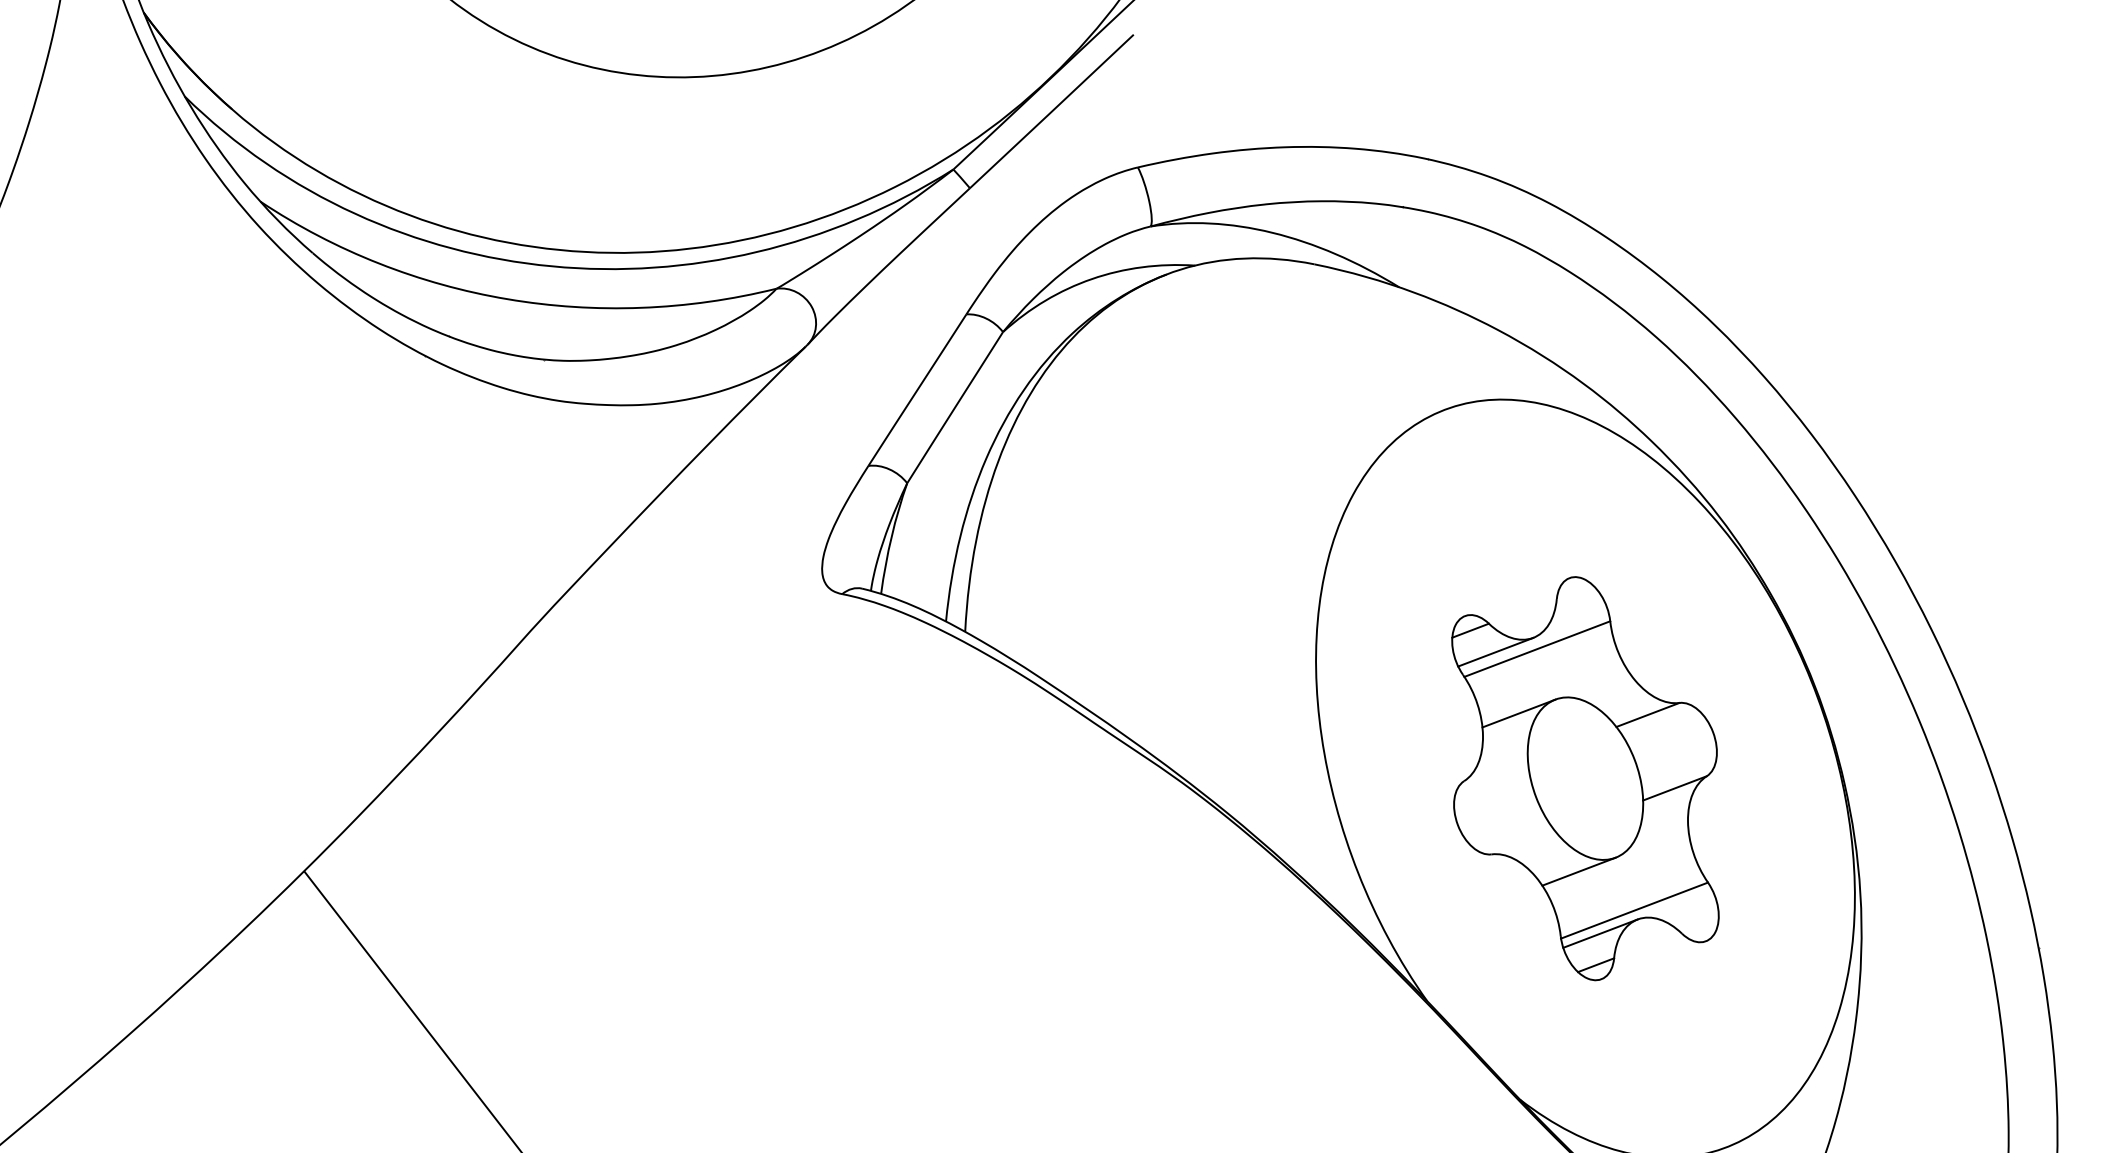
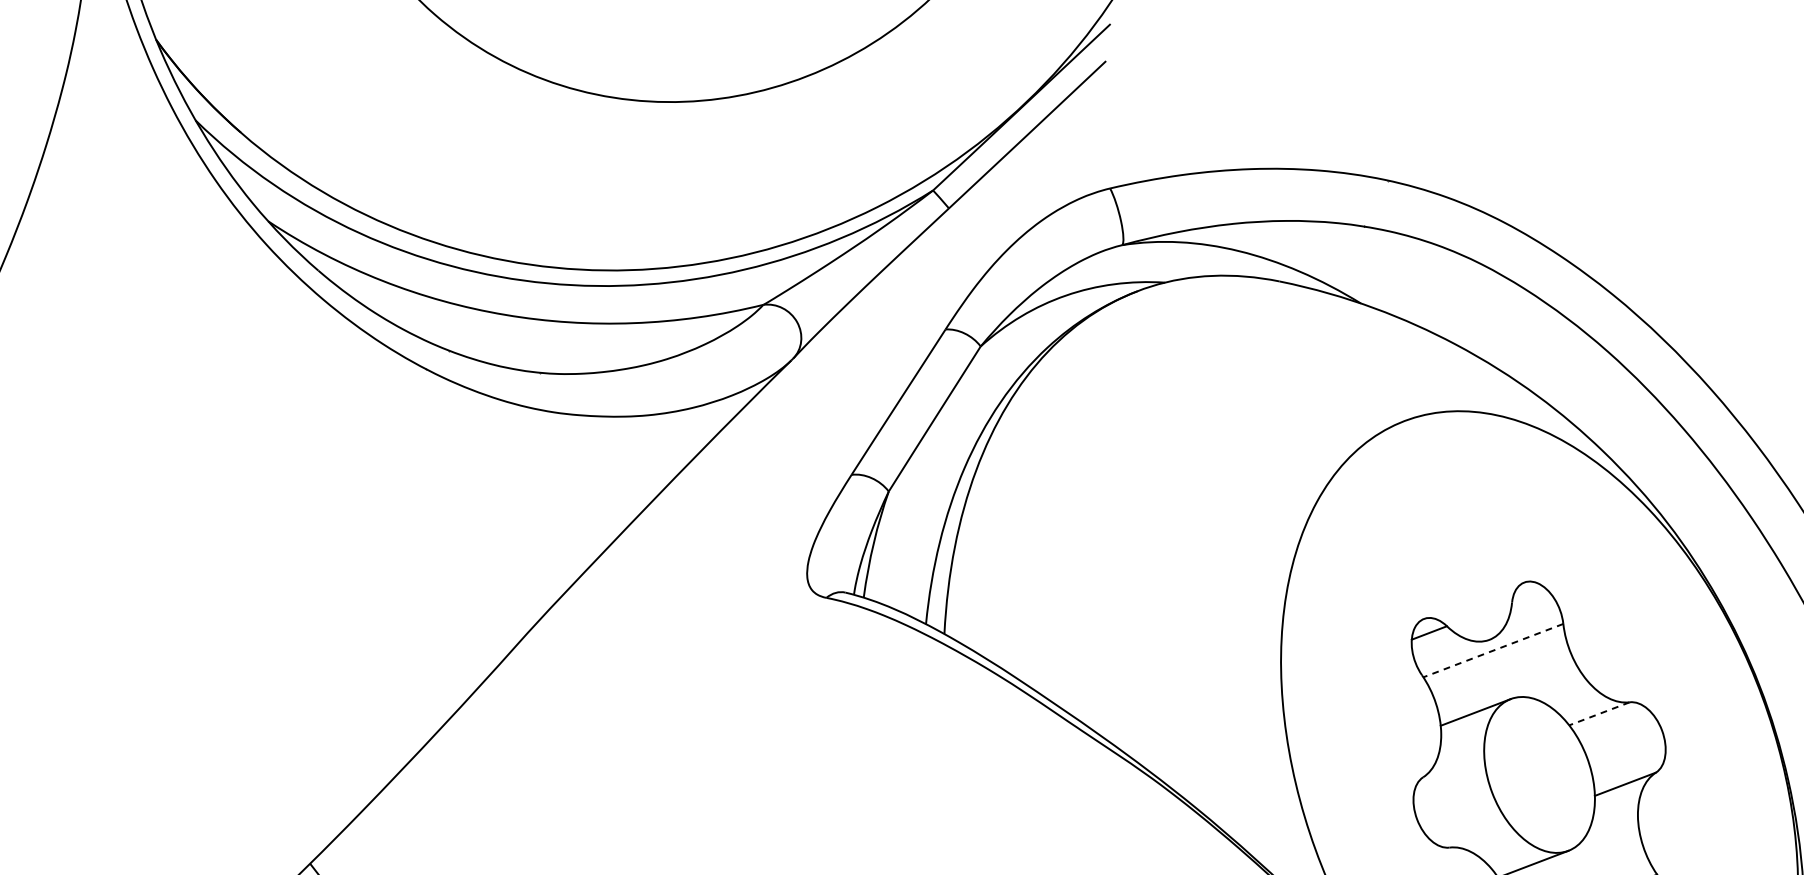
line: (1536, 649) -> (1492, 651), solid -> dashed
line: (1495, 651) -> (1453, 652), removed
line: (1647, 714) -> (1599, 713), solid -> dashed

